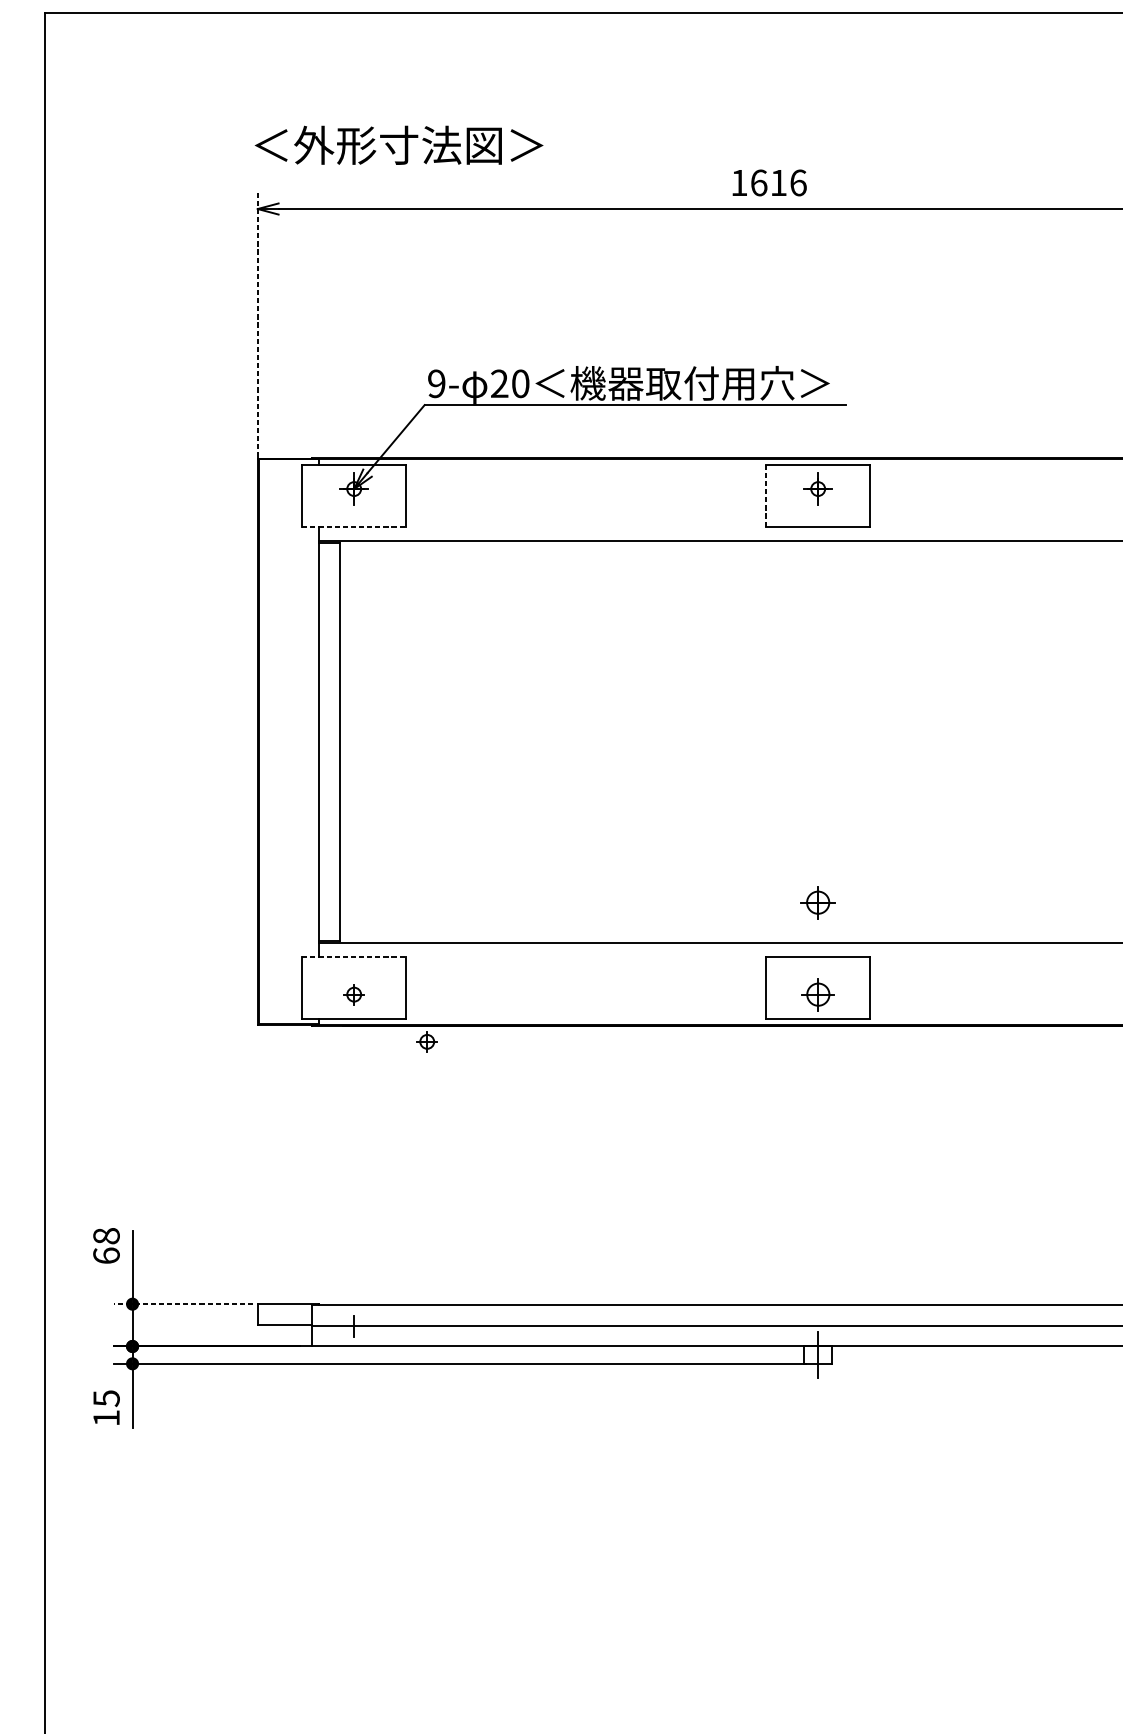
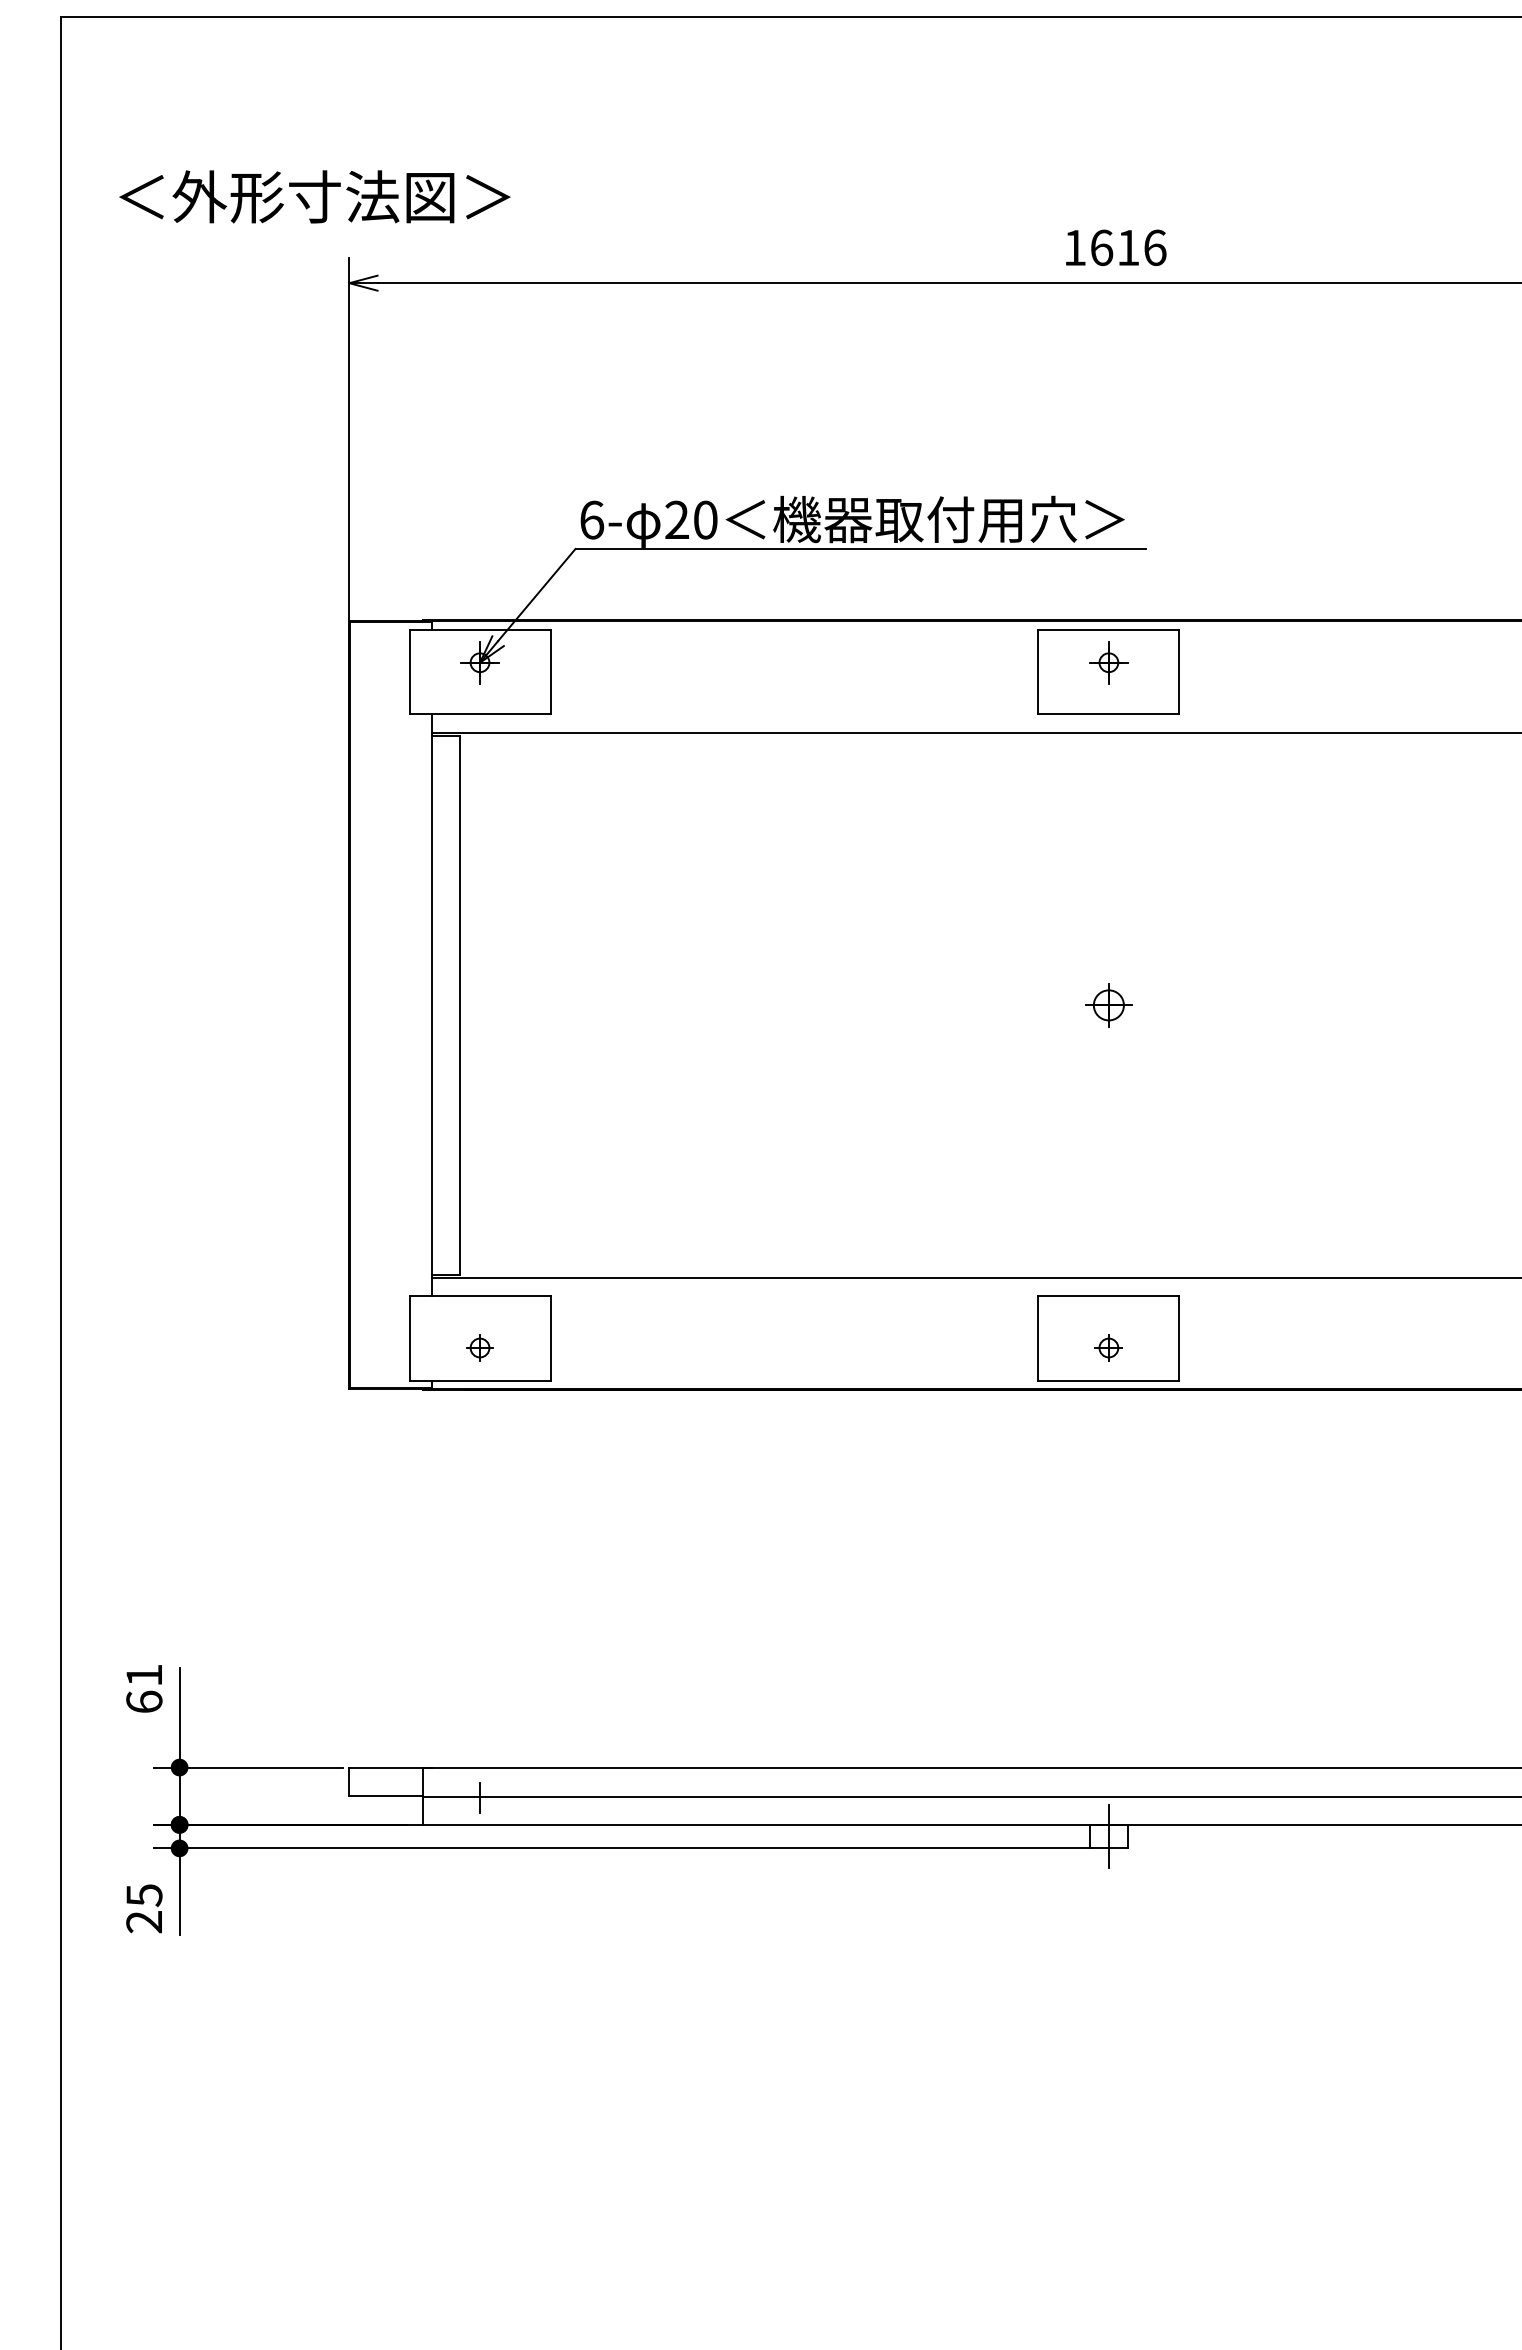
text: (398, 145) -> (314, 196), moved
text: (769, 182) -> (1116, 247), moved
line: (257, 323) -> (349, 438), dashed -> solid
text: (437, 383) -> (592, 519), 9- -> 6-
line: (766, 496) -> (1038, 672), dashed -> solid
line: (354, 527) -> (480, 714), dashed -> solid
part: (817, 902) -> (1108, 1005), moved
line: (354, 956) -> (480, 1296), dashed -> solid
part: (817, 994) -> (1108, 1347), size x0.62
part: (426, 1041) -> (578, 1411), removed
text: (106, 1236) -> (144, 1675), 68 -> 61
line: (183, 1304) -> (248, 1767), dashed -> solid
text: (105, 1418) -> (143, 1922), 15 -> 25

